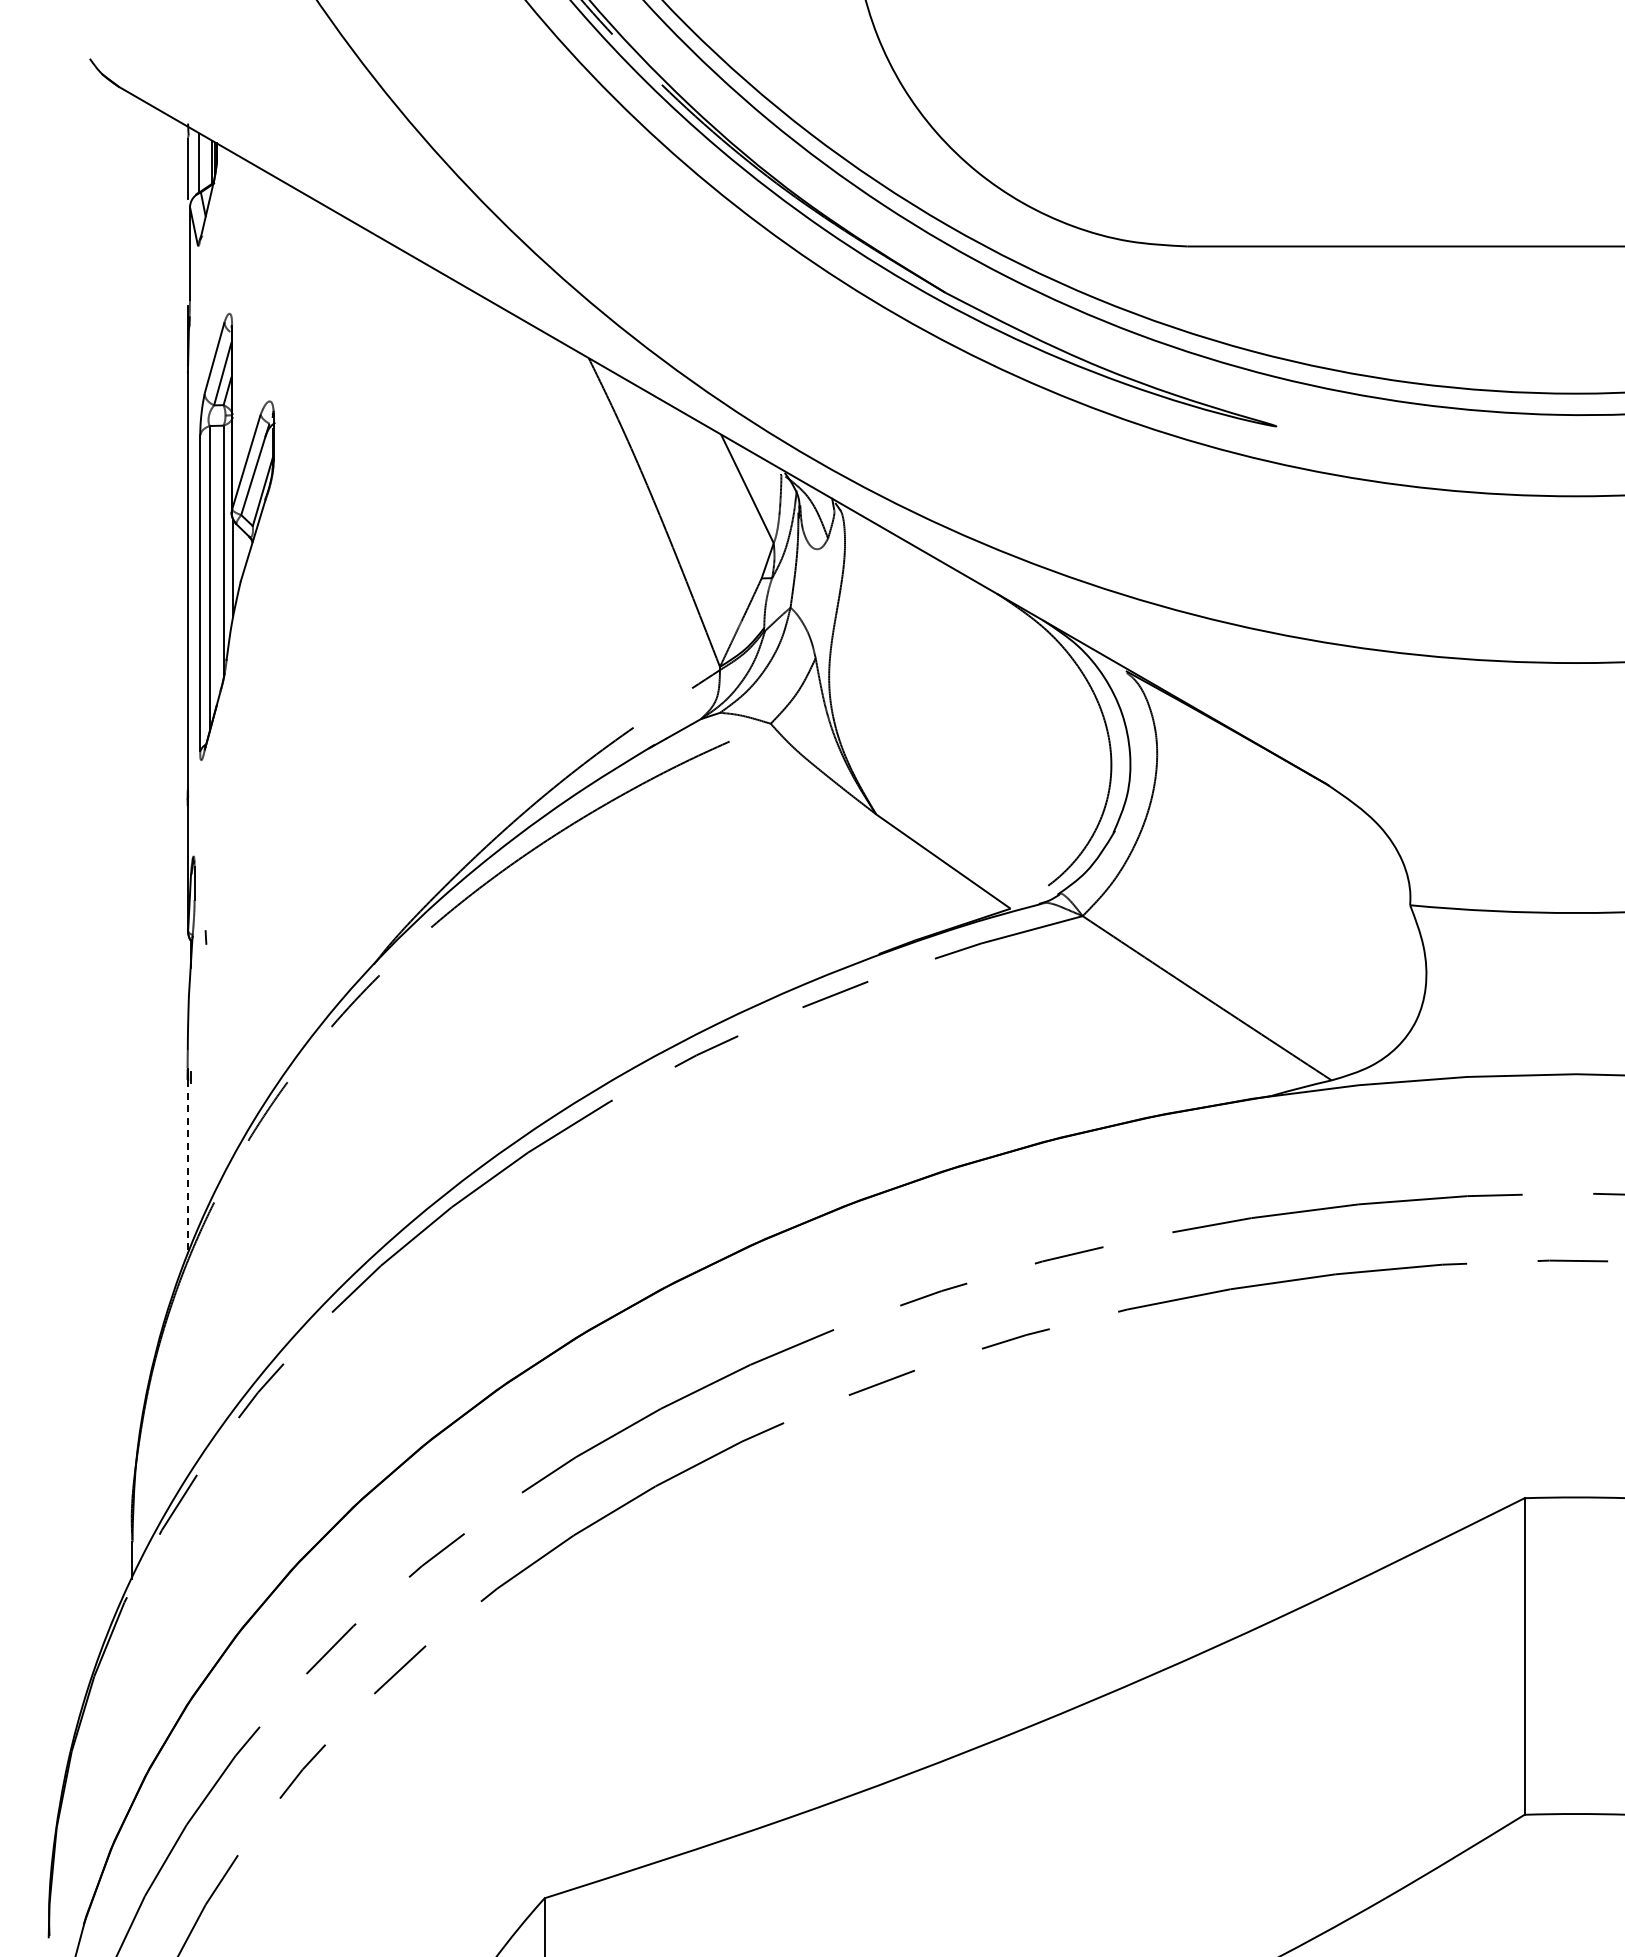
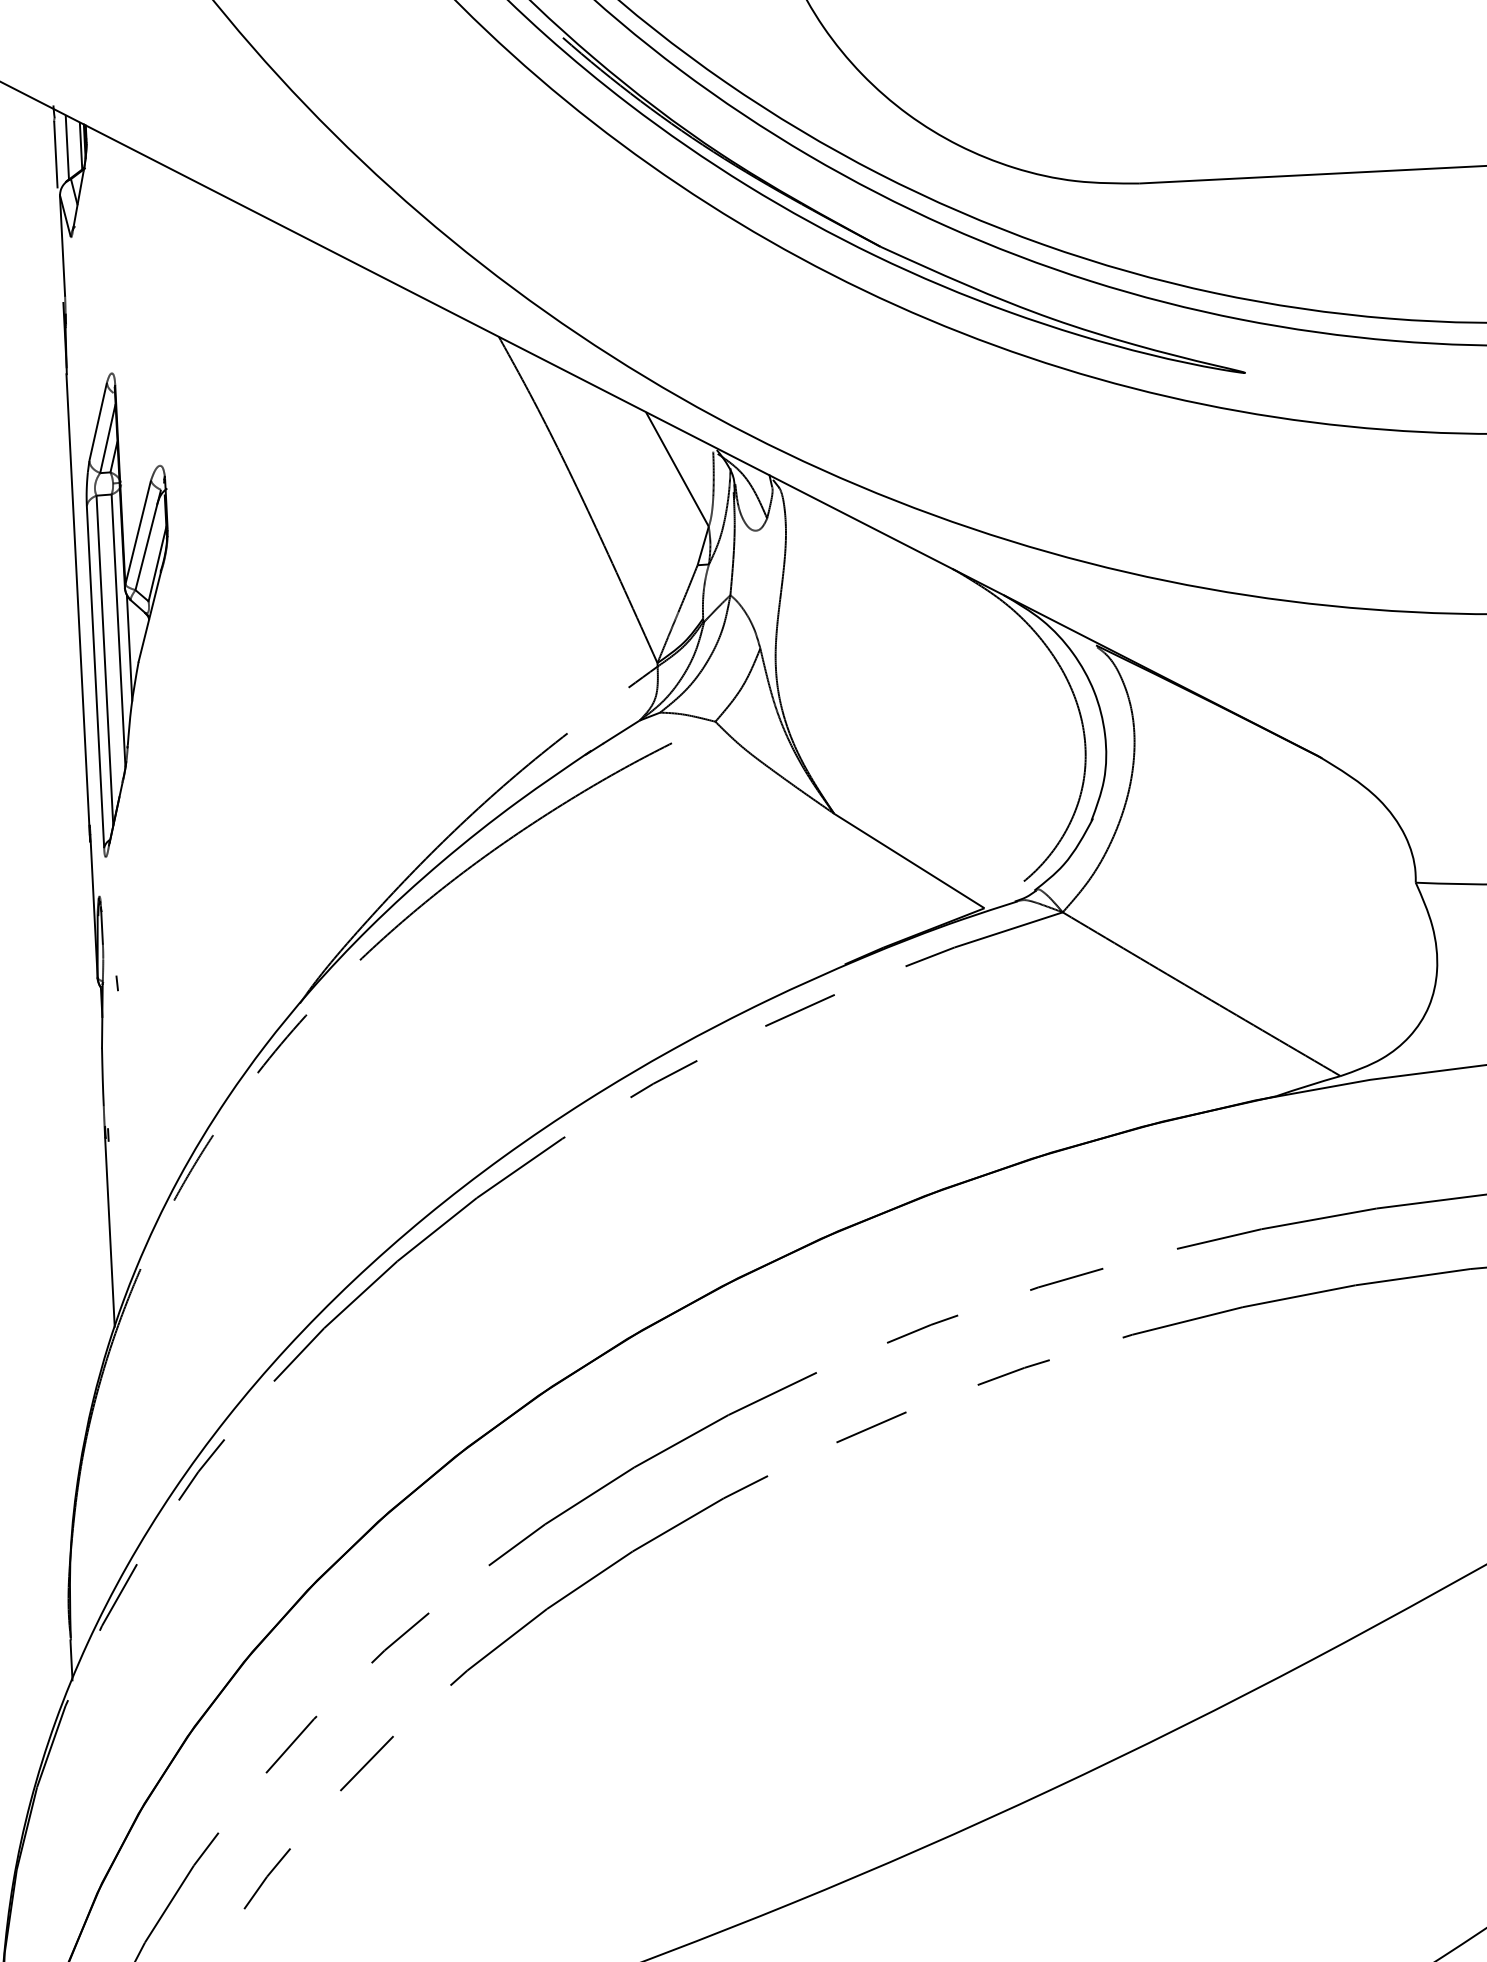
part: (237, 536) -> (132, 613), moved
line: (187, 1167) -> (109, 1232), dashed -> solid

